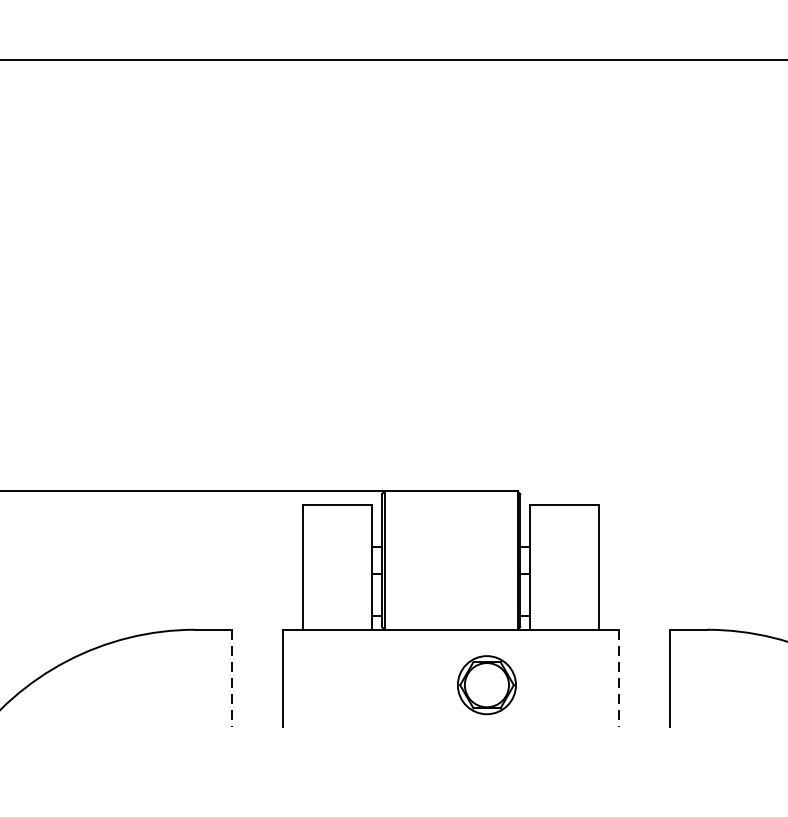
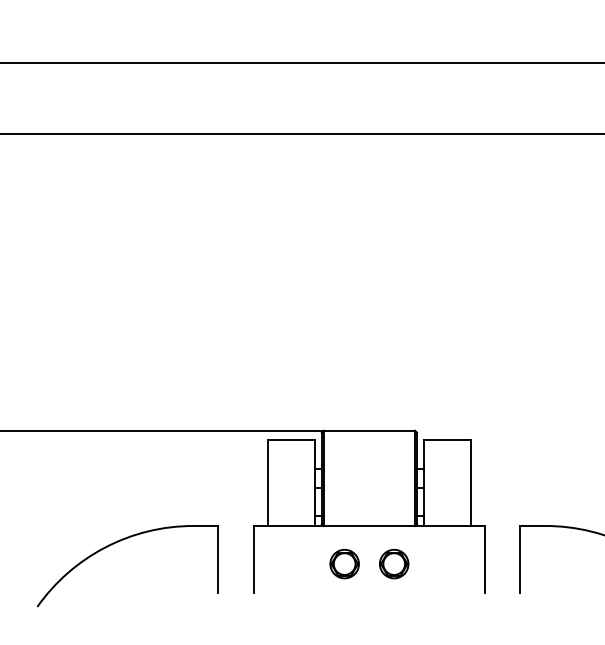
line: (231, 678) -> (218, 559), dashed -> solid
line: (619, 678) -> (485, 559), dashed -> solid
part: (414, 684) -> (344, 563), added
part: (487, 684) -> (394, 563), size x0.71

